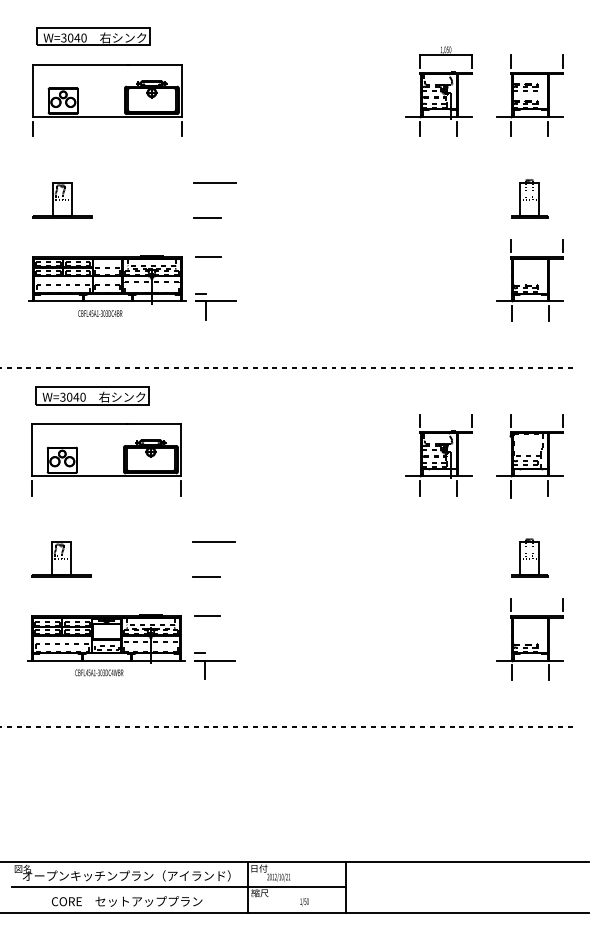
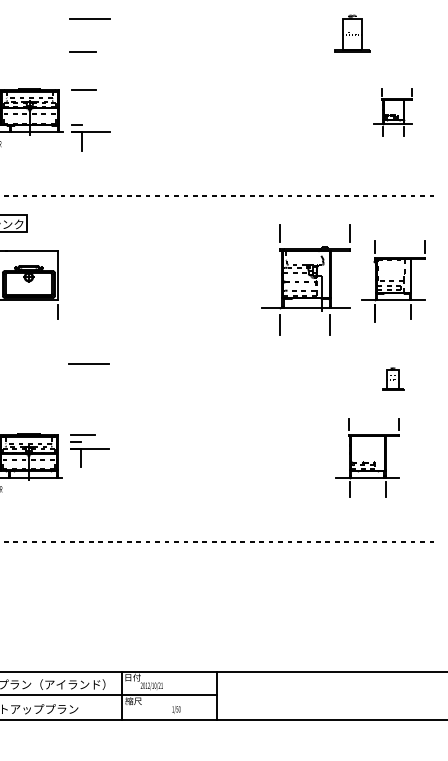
part: (529, 198) -> (352, 33), moved
part: (529, 280) -> (392, 112), size x0.6
part: (438, 455) -> (305, 280), size x1.4
part: (529, 557) -> (392, 378), size x0.6
line: (205, 576) -> (81, 396), removed
part: (529, 639) -> (366, 457), moved
part: (214, 665) -> (89, 453), moved

